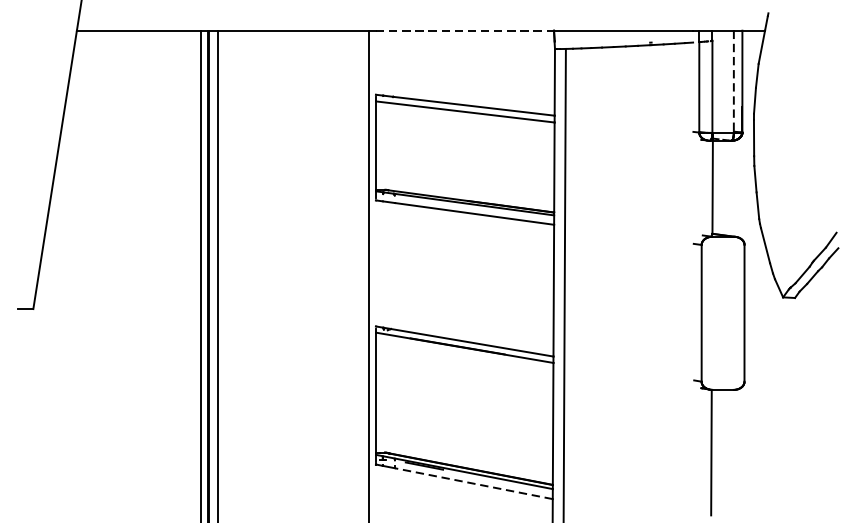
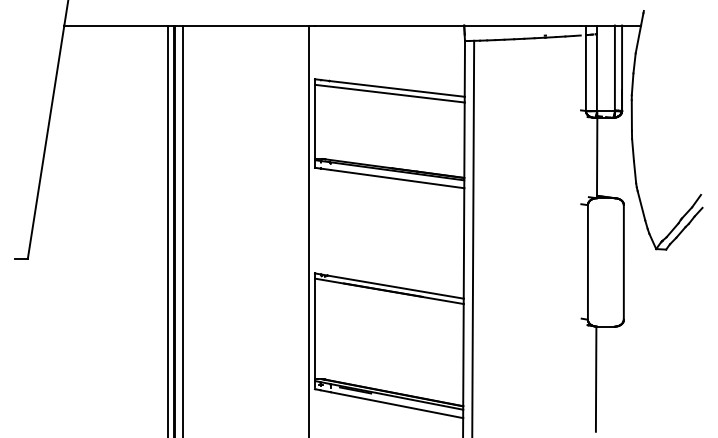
line: (464, 30) -> (389, 25), dashed -> solid
line: (733, 81) -> (614, 68), dashed -> solid
line: (473, 484) -> (396, 405), dashed -> solid

